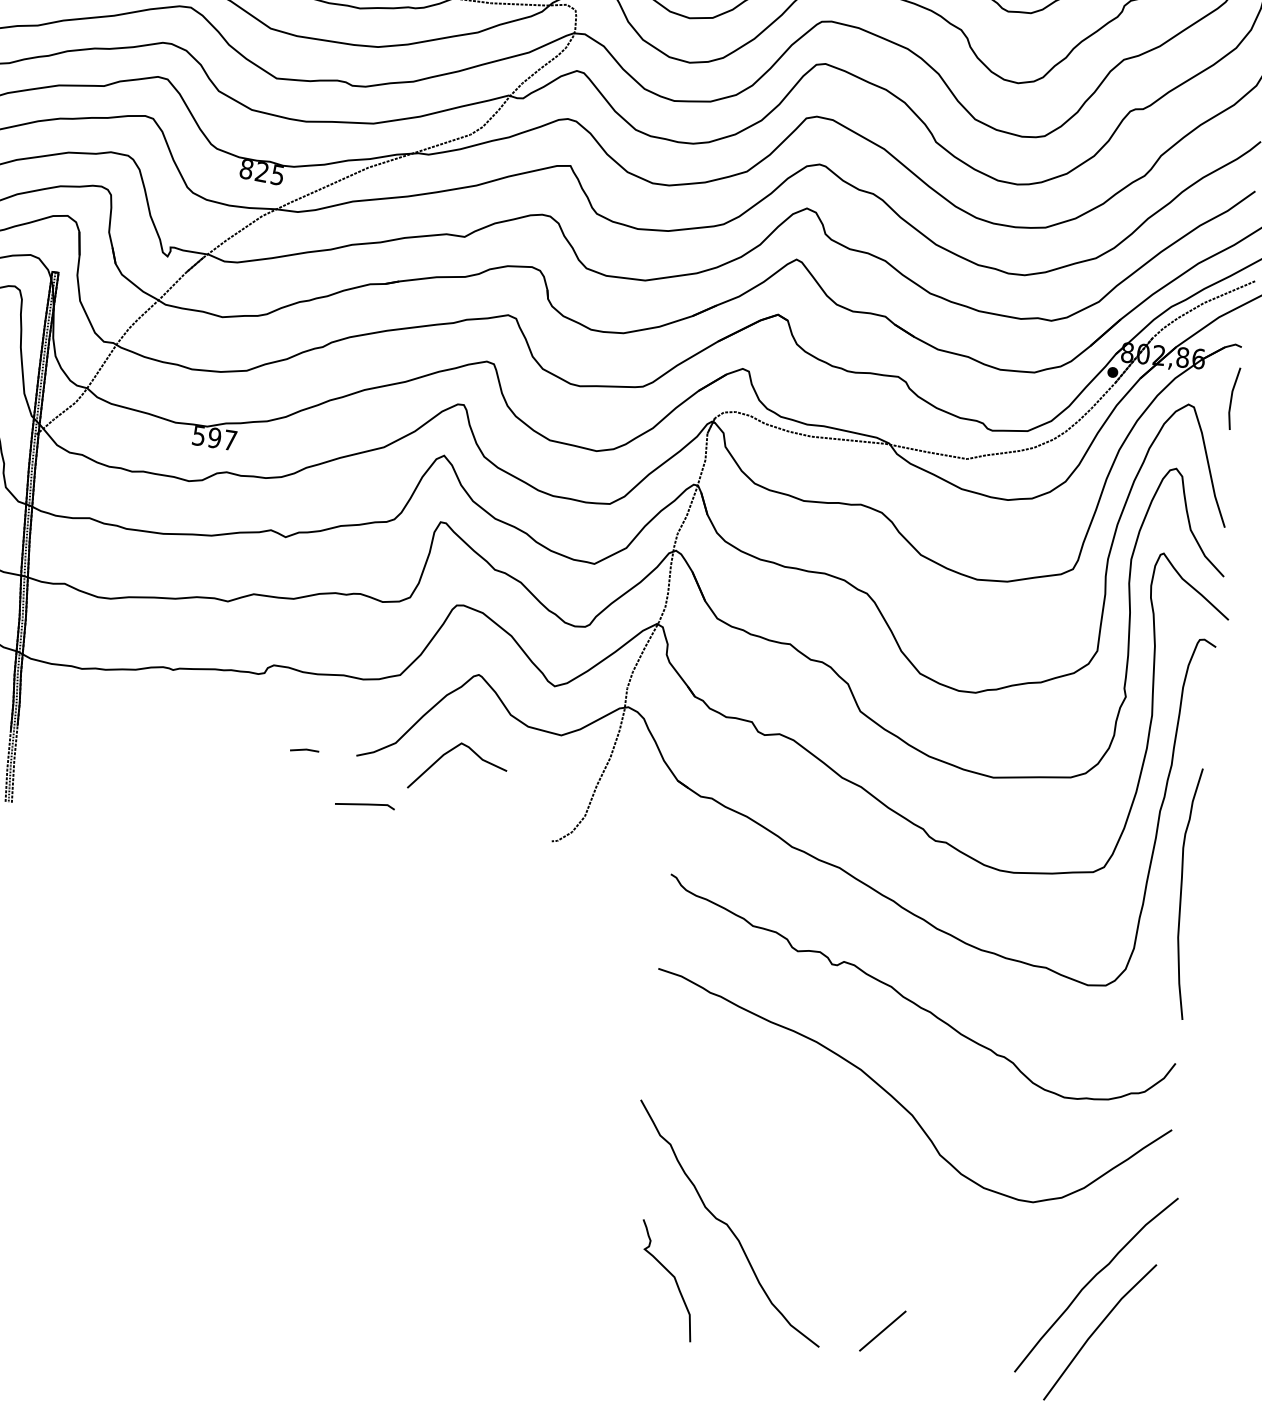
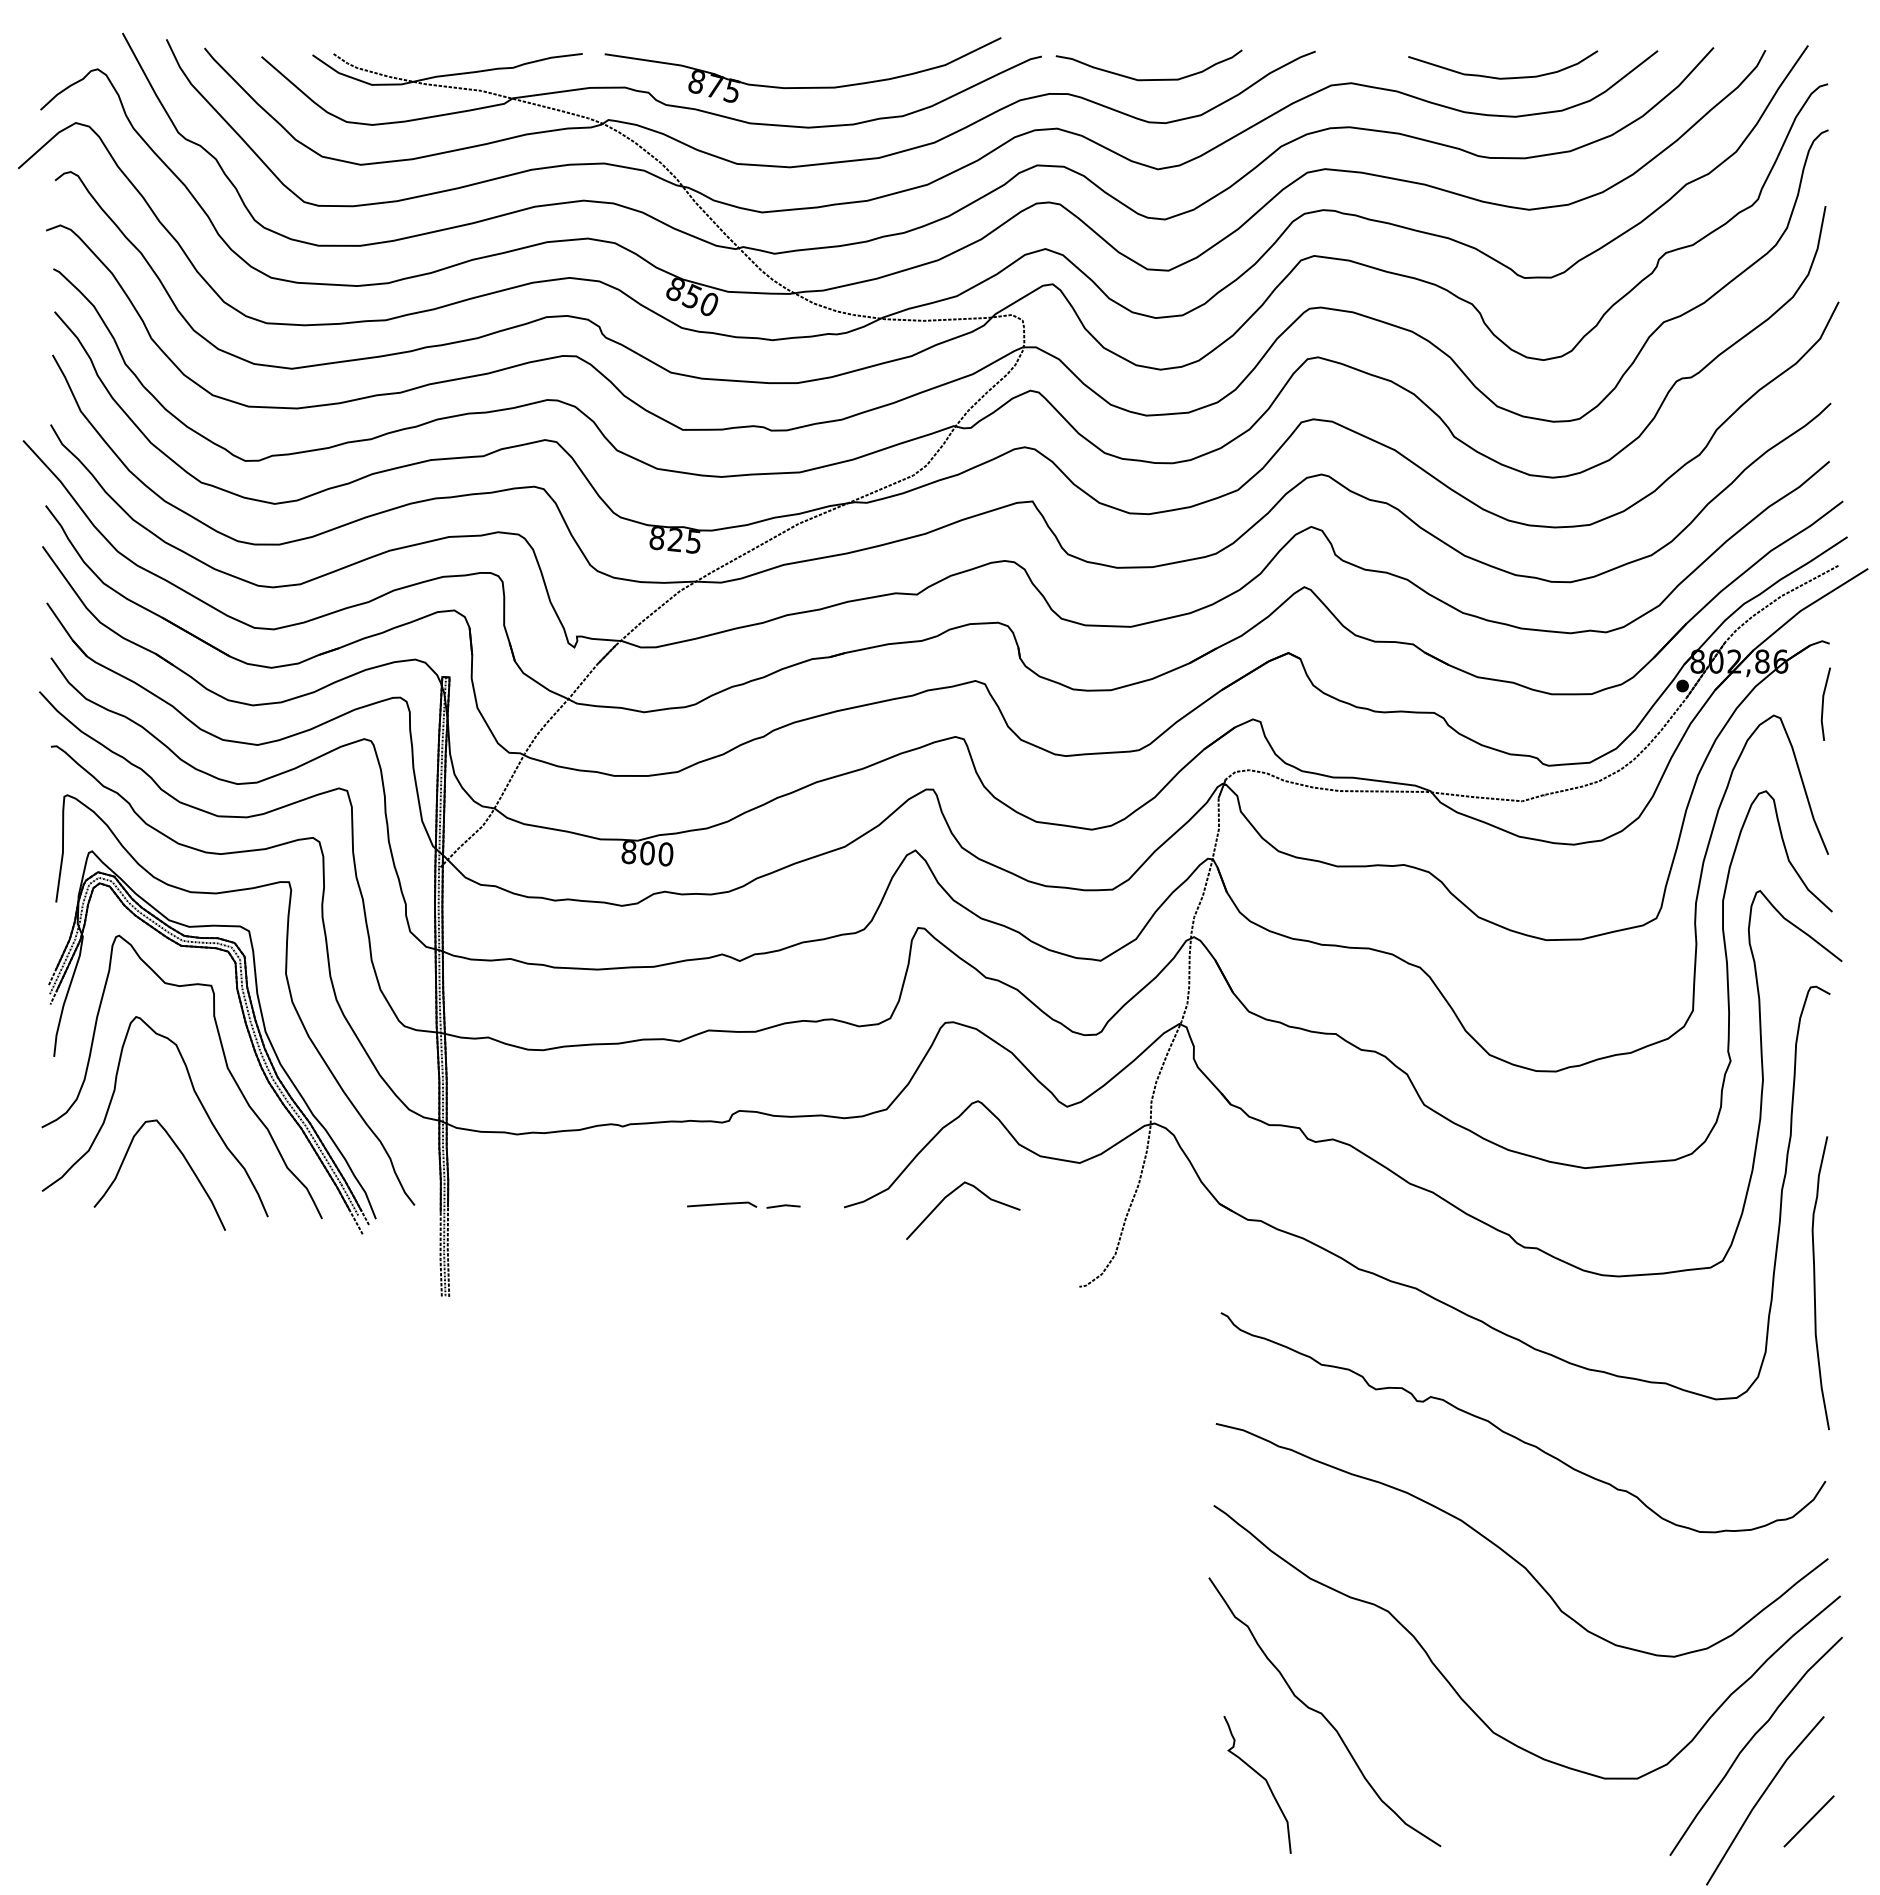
text: (214, 438) -> (647, 853), 597 -> 800
line: (365, 804) -> (722, 1204), moved
part: (847, 1219) -> (1460, 1695), added
line: (882, 1331) -> (1808, 1821), moved

